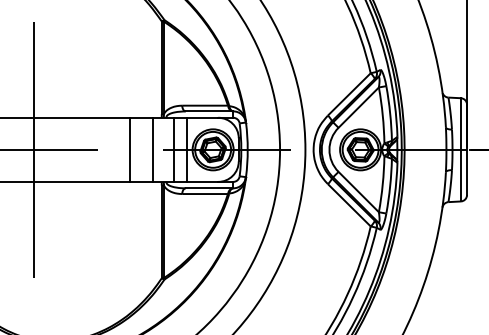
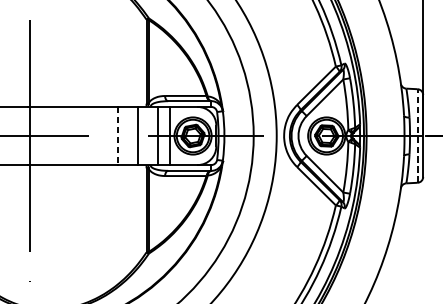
line: (460, 149) -> (417, 135), solid -> dashed
line: (129, 150) -> (117, 136), solid -> dashed

